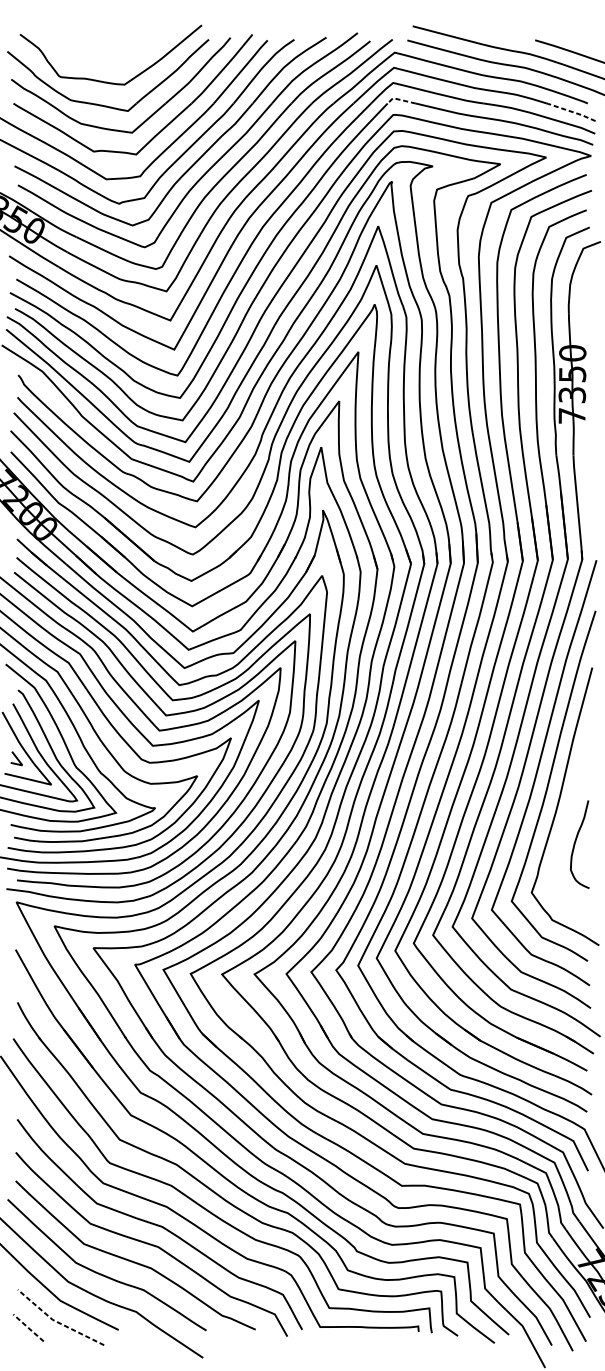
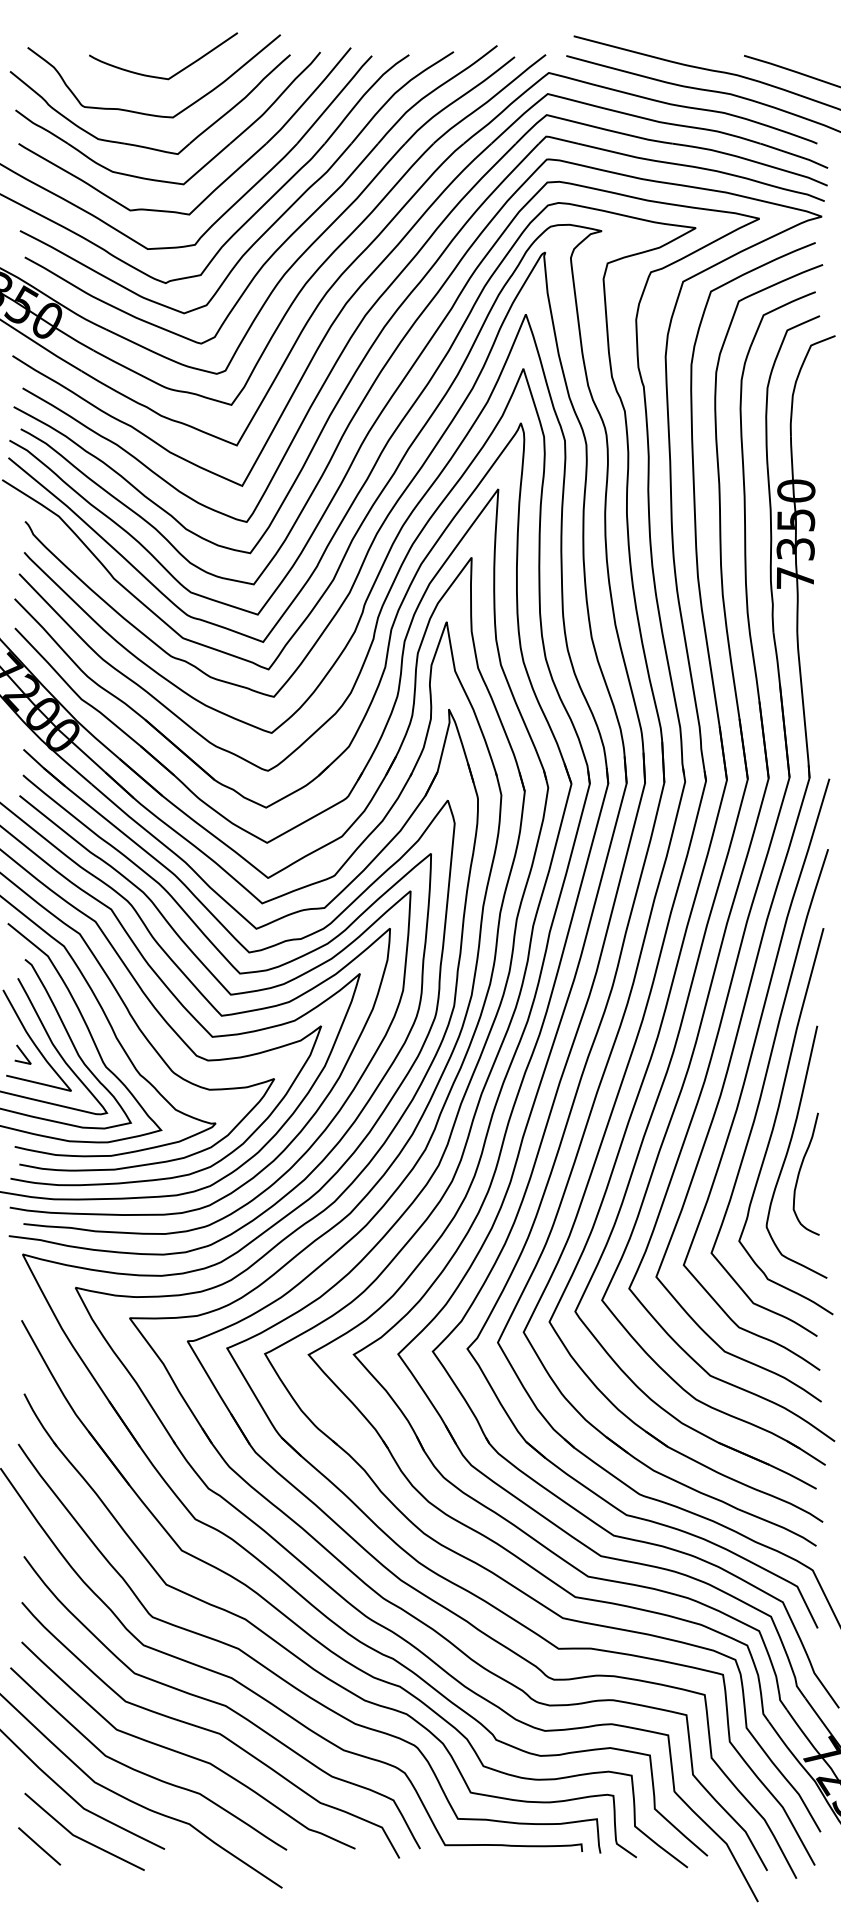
curve: (124, 53) -> (173, 74), added
line: (399, 99) -> (555, 138), dashed -> solid
line: (571, 112) -> (794, 155), dashed -> solid
curve: (567, 826) -> (789, 1149), added
line: (56, 1321) -> (78, 1837), dashed -> solid
line: (28, 1328) -> (39, 1846), dashed -> solid

